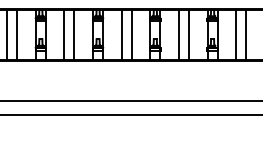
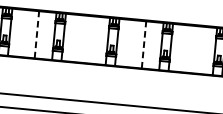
line: (64, 34) -> (27, 33), removed
line: (74, 34) -> (37, 34), solid -> dashed
line: (121, 34) -> (80, 38), removed
line: (131, 34) -> (90, 39), removed
line: (178, 34) -> (134, 43), removed
line: (188, 34) -> (143, 44), solid -> dashed
line: (236, 34) -> (188, 48), removed
line: (246, 34) -> (197, 49), removed

